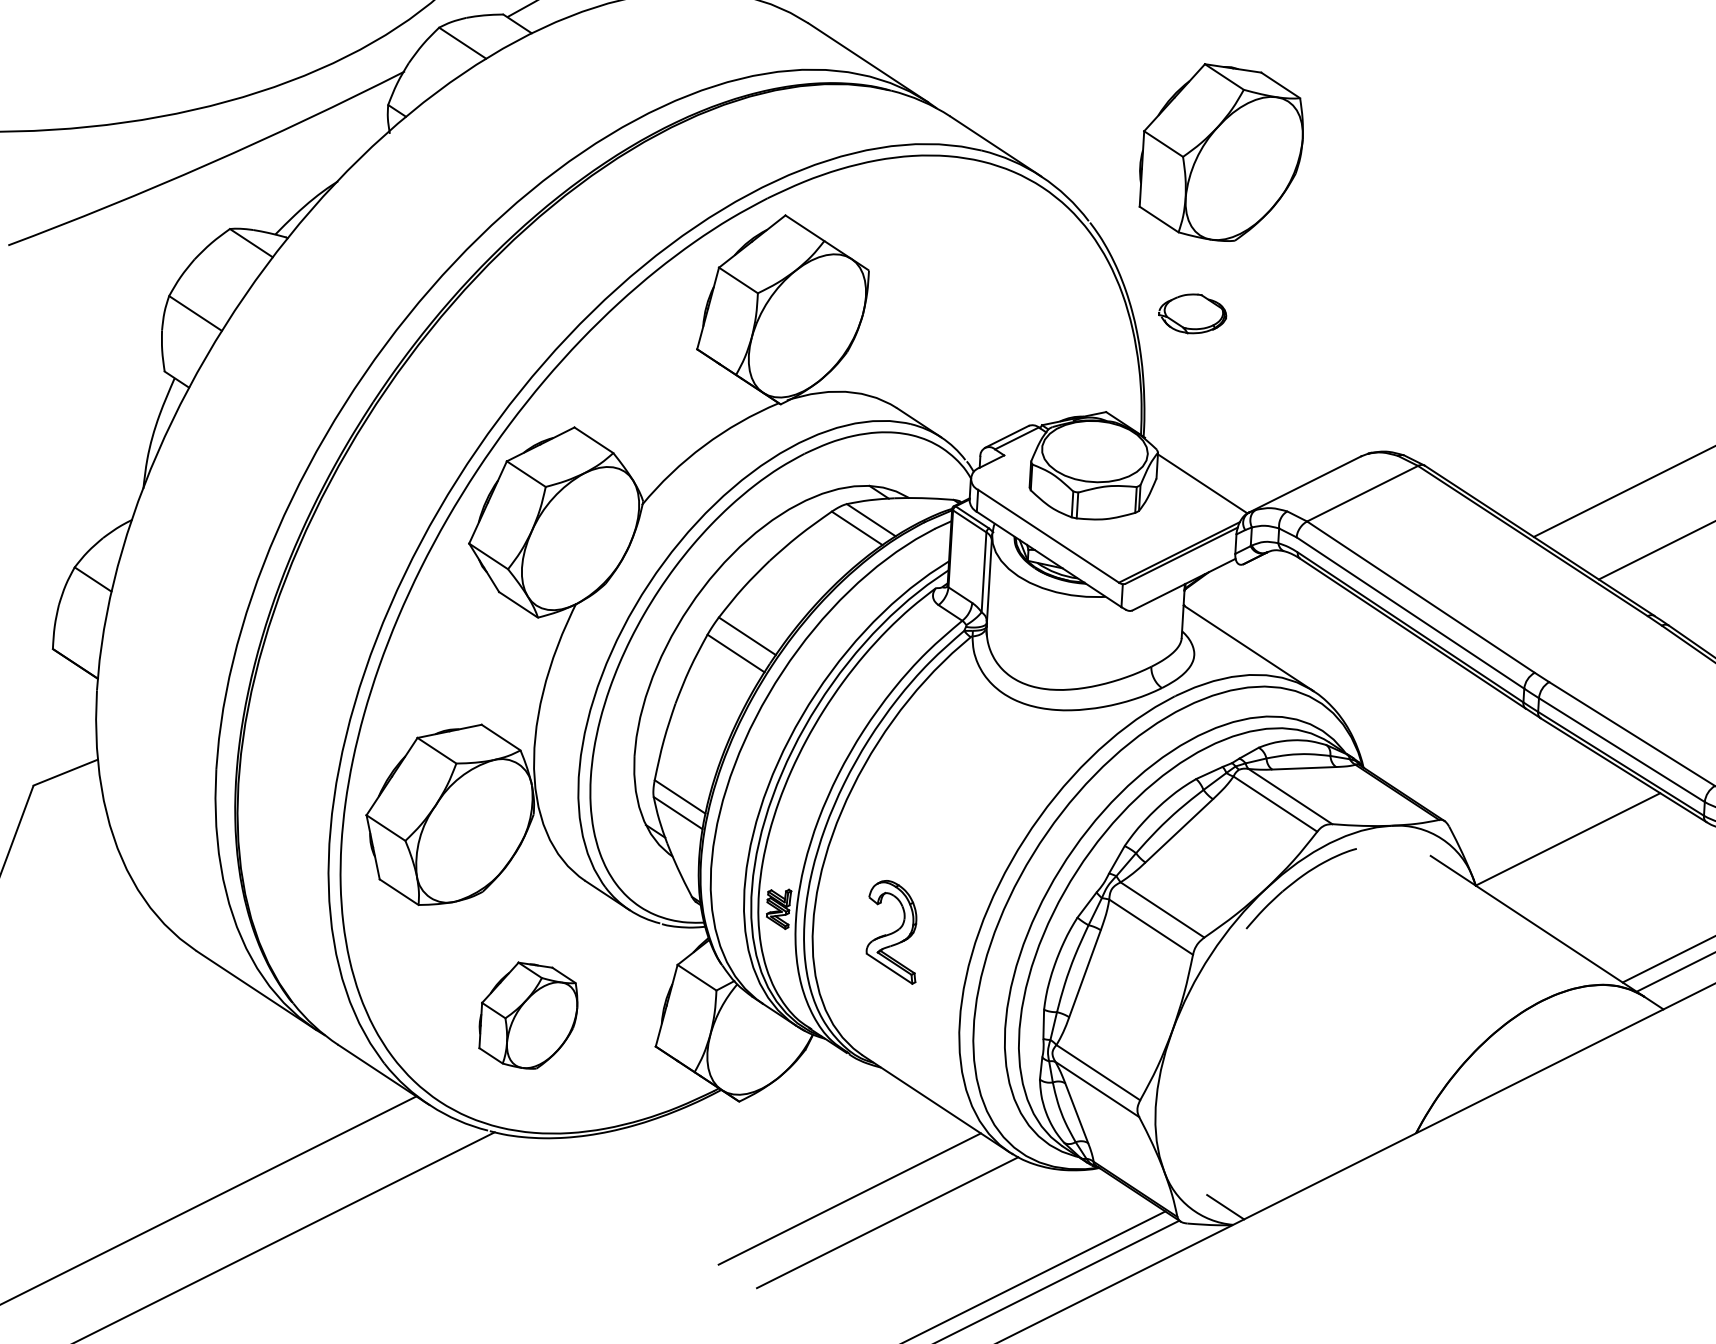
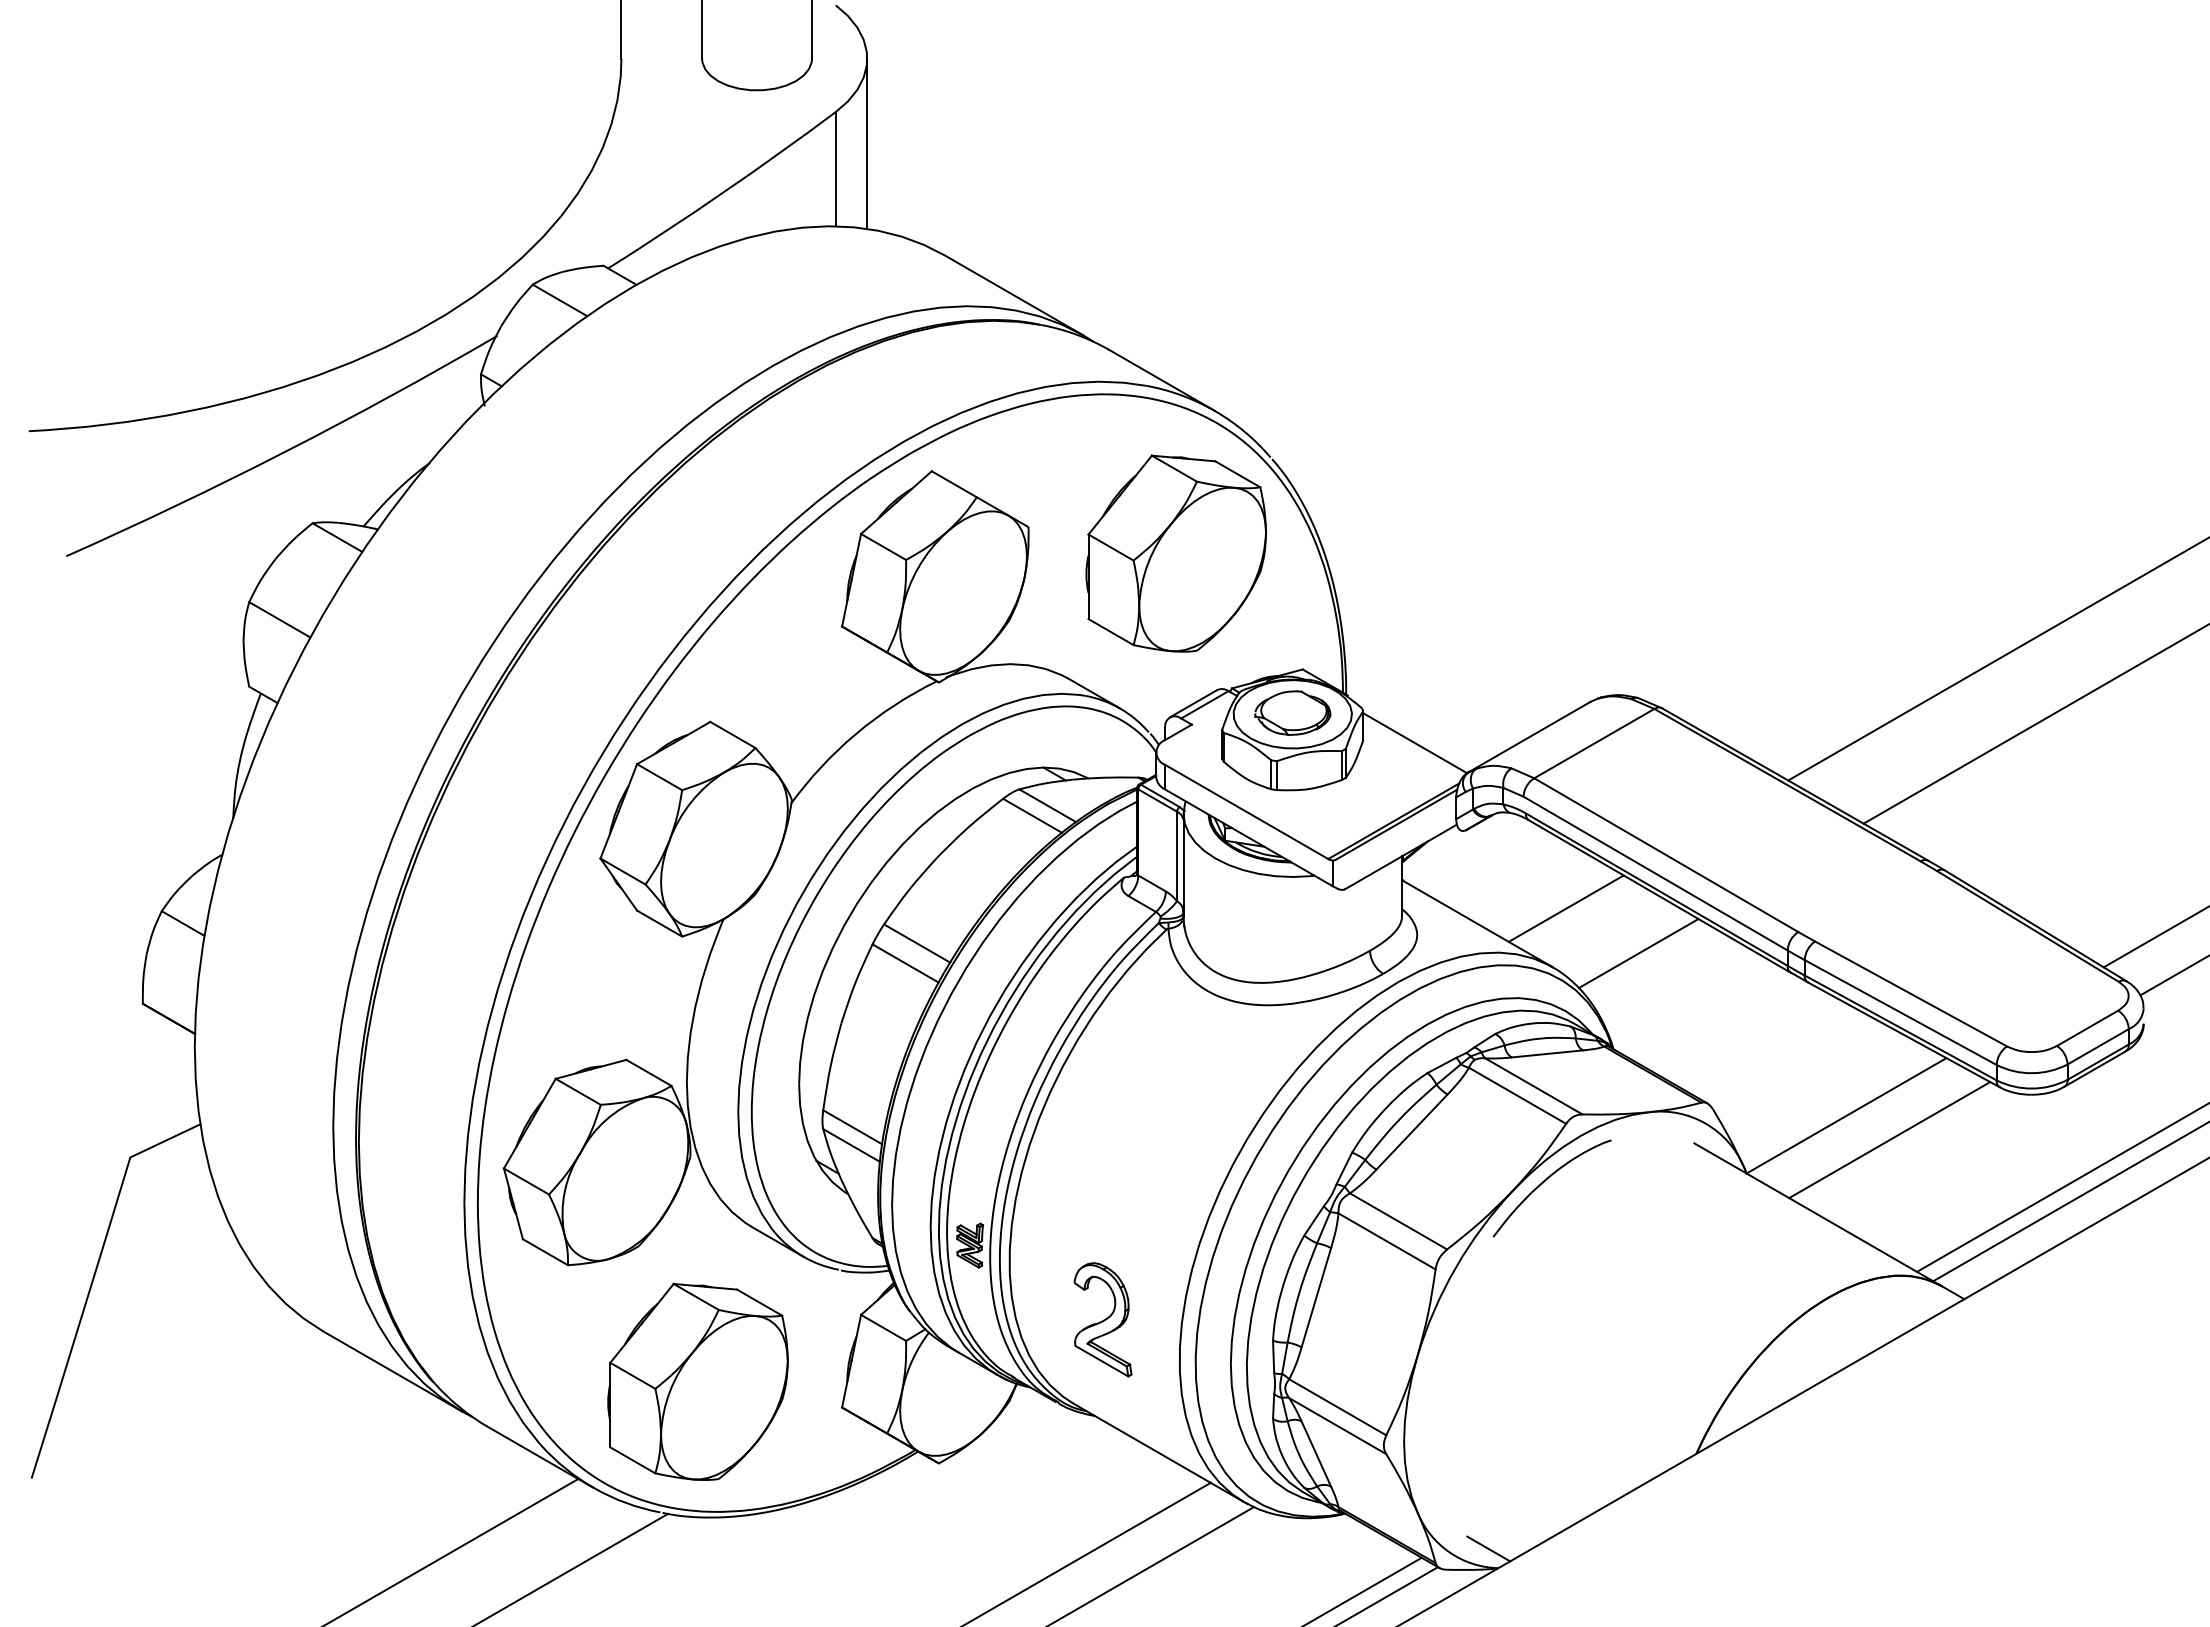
part: (1220, 152) -> (1175, 553), moved
part: (1192, 314) -> (1292, 713), moved
line: (1328, 639) -> (1565, 908), added
line: (1390, 683) -> (1638, 953), added
line: (1605, 863) -> (1889, 1140), added
part: (892, 931) -> (1102, 1319), moved
part: (528, 1015) -> (697, 1381), size x1.67

